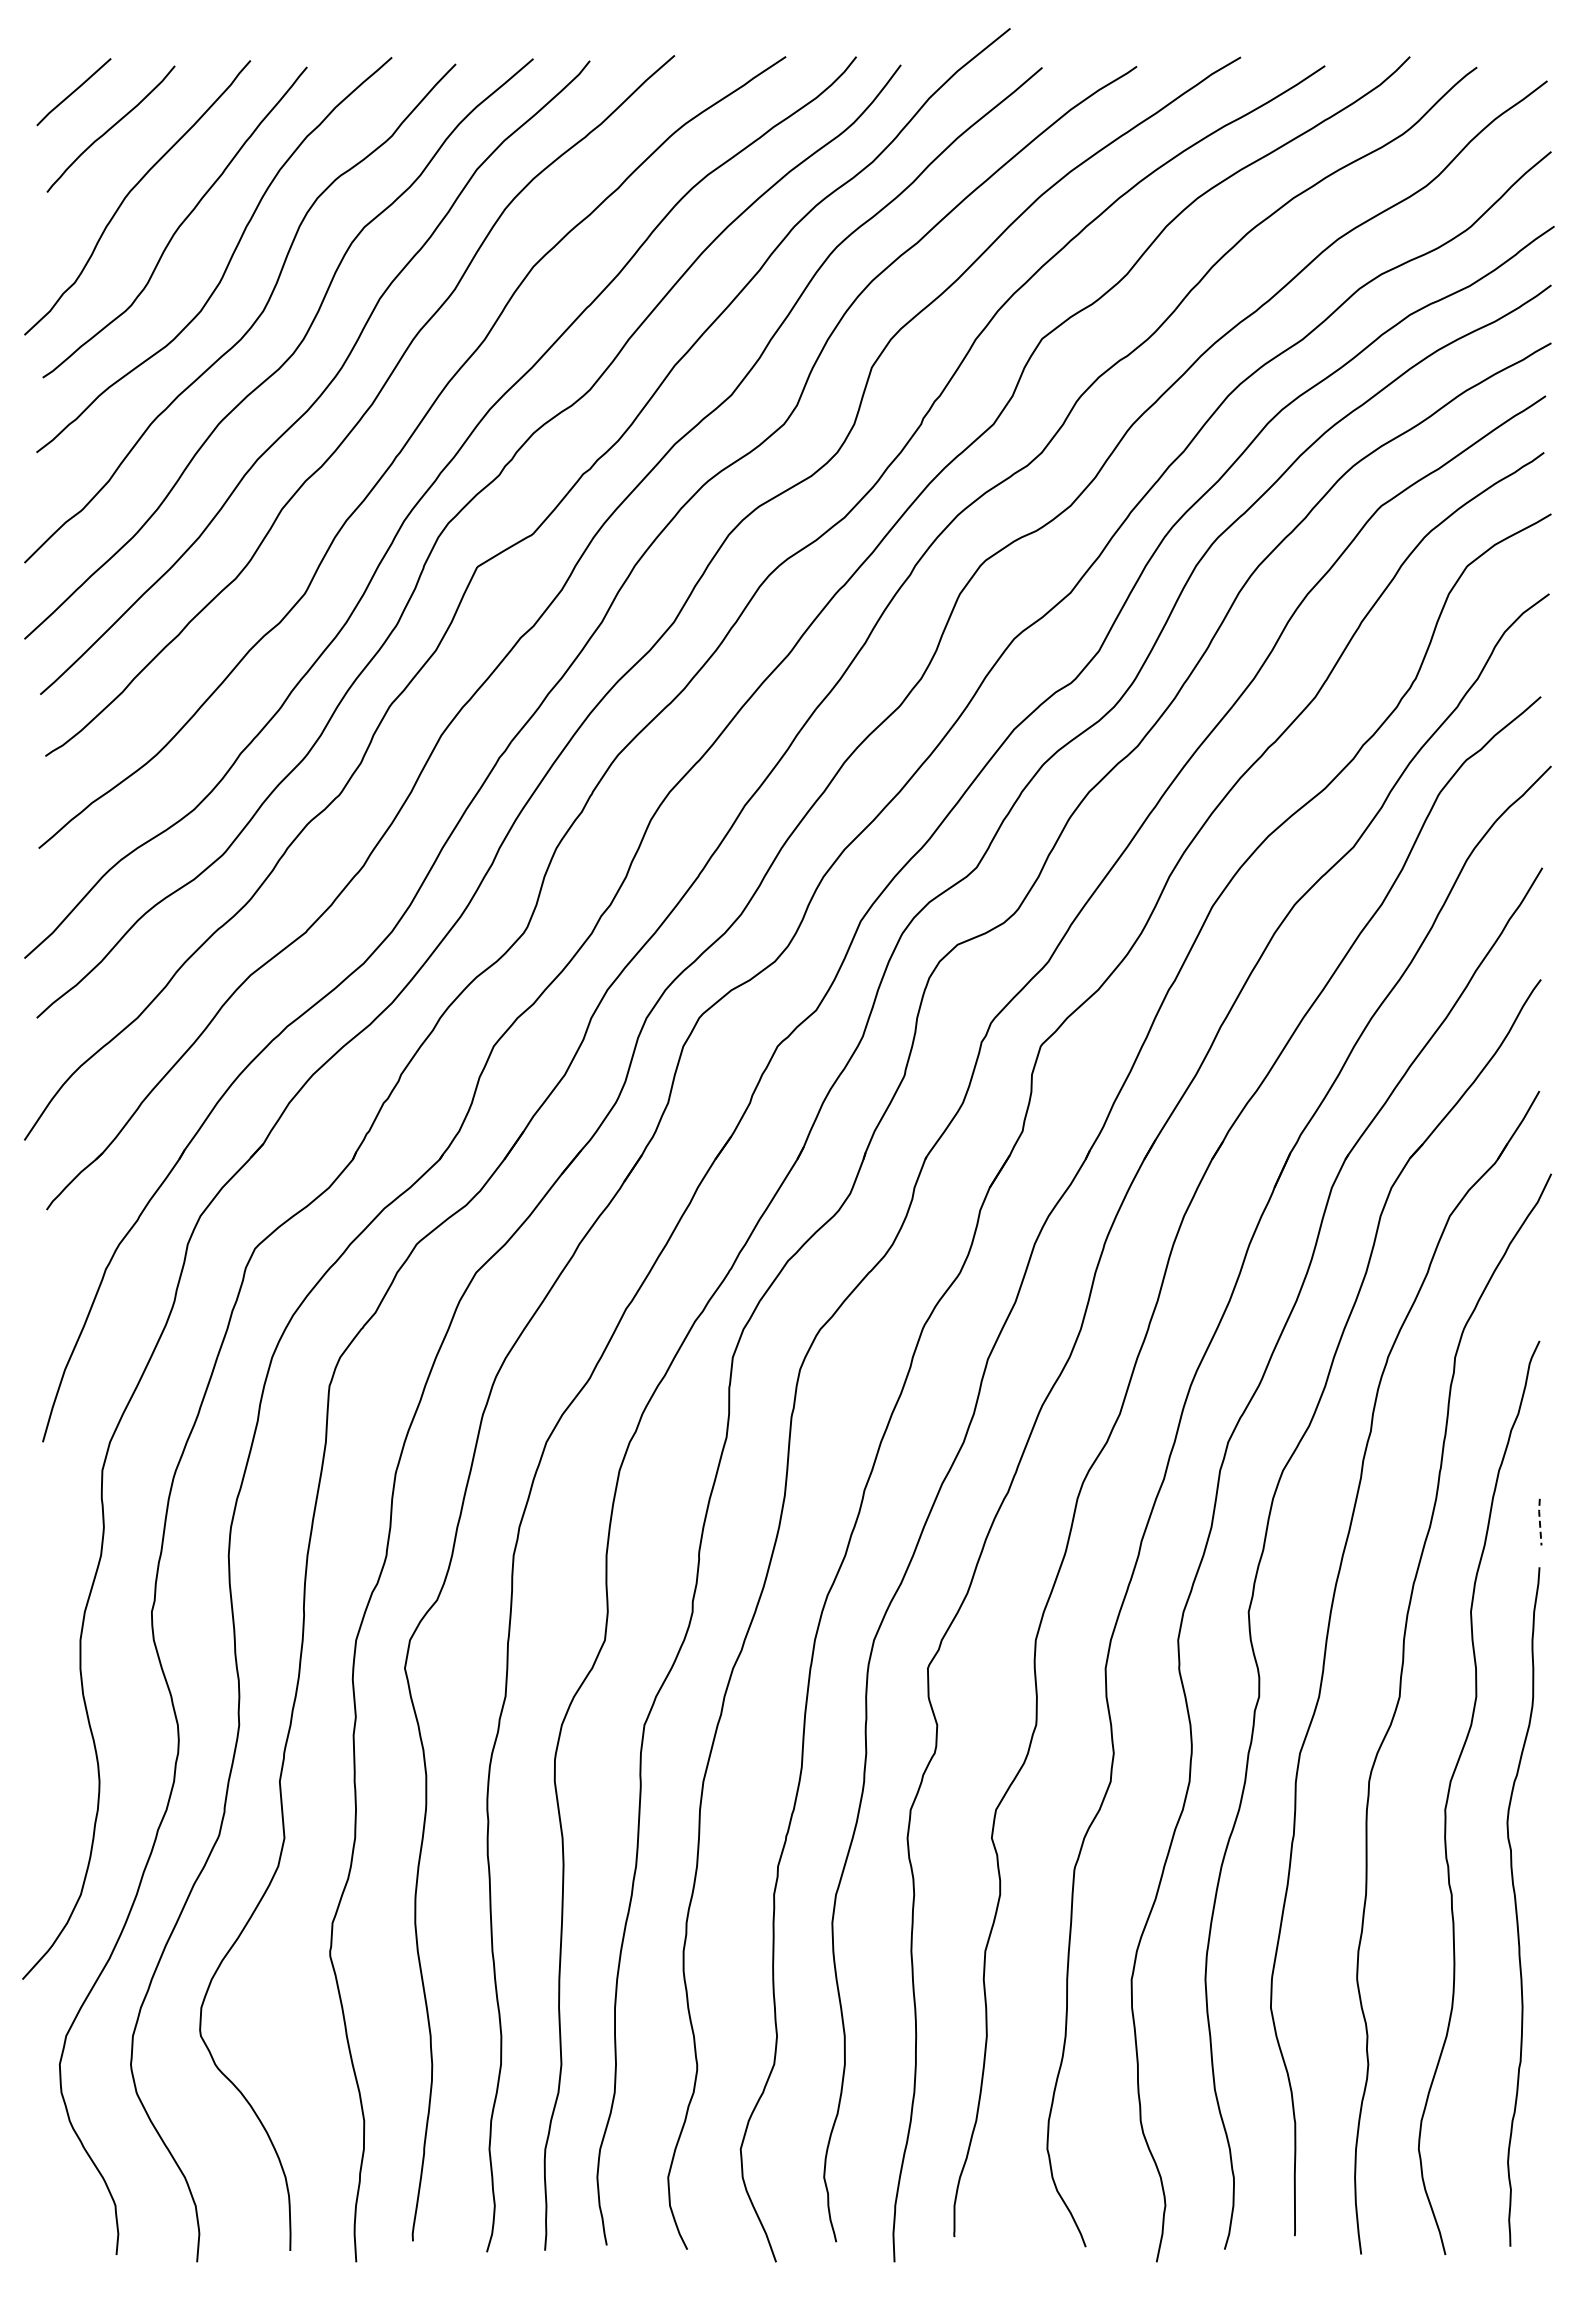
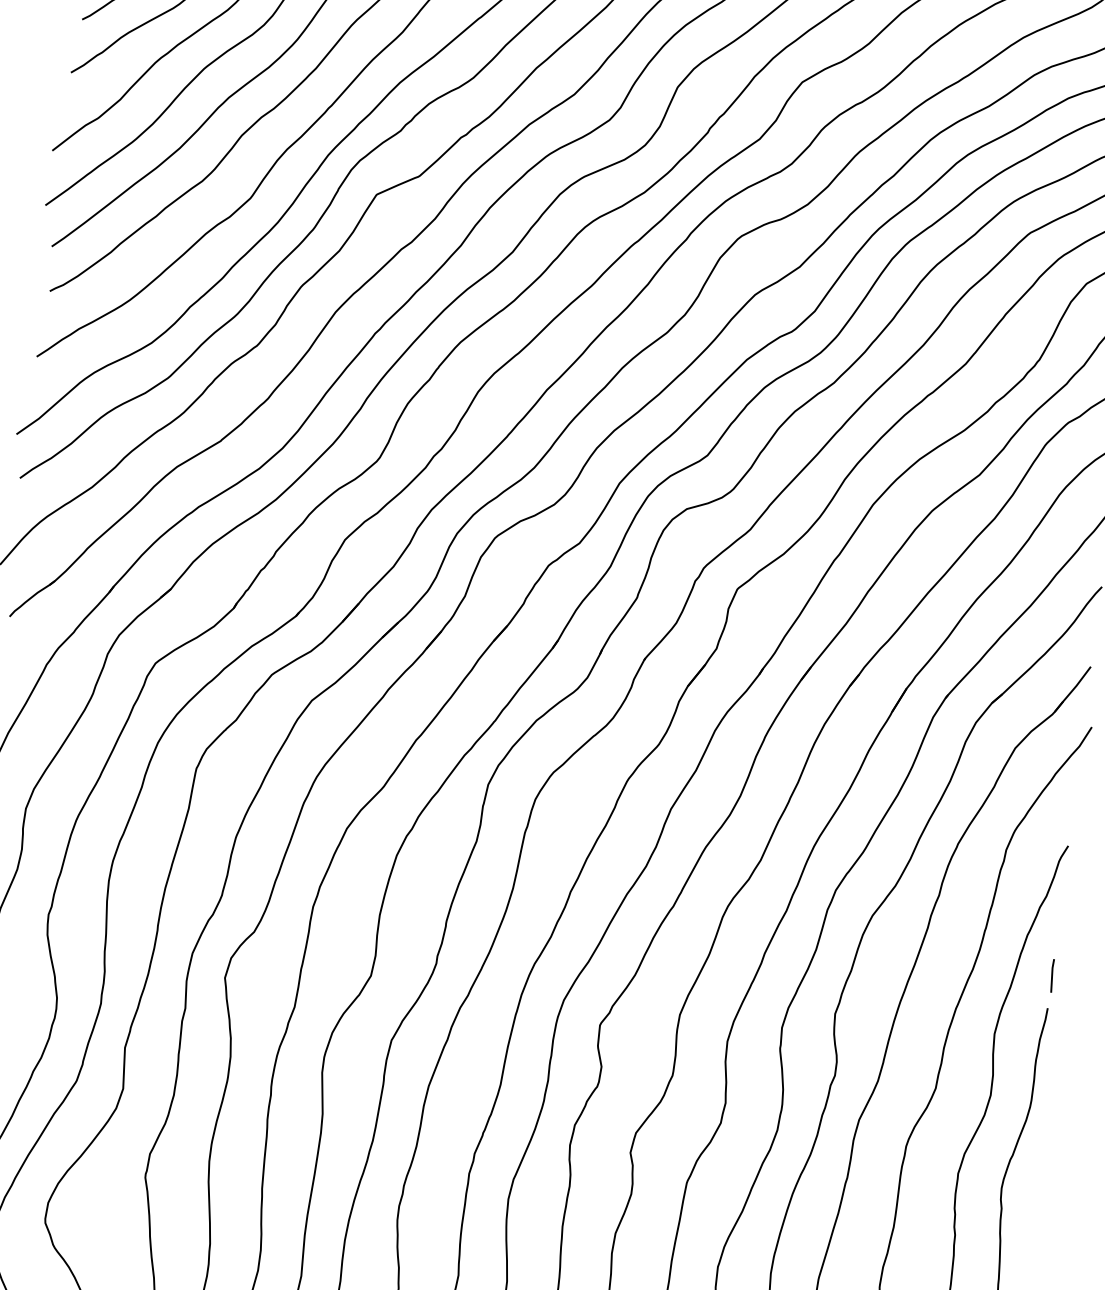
line: (1539, 1521) -> (1051, 975), dashed -> solid

